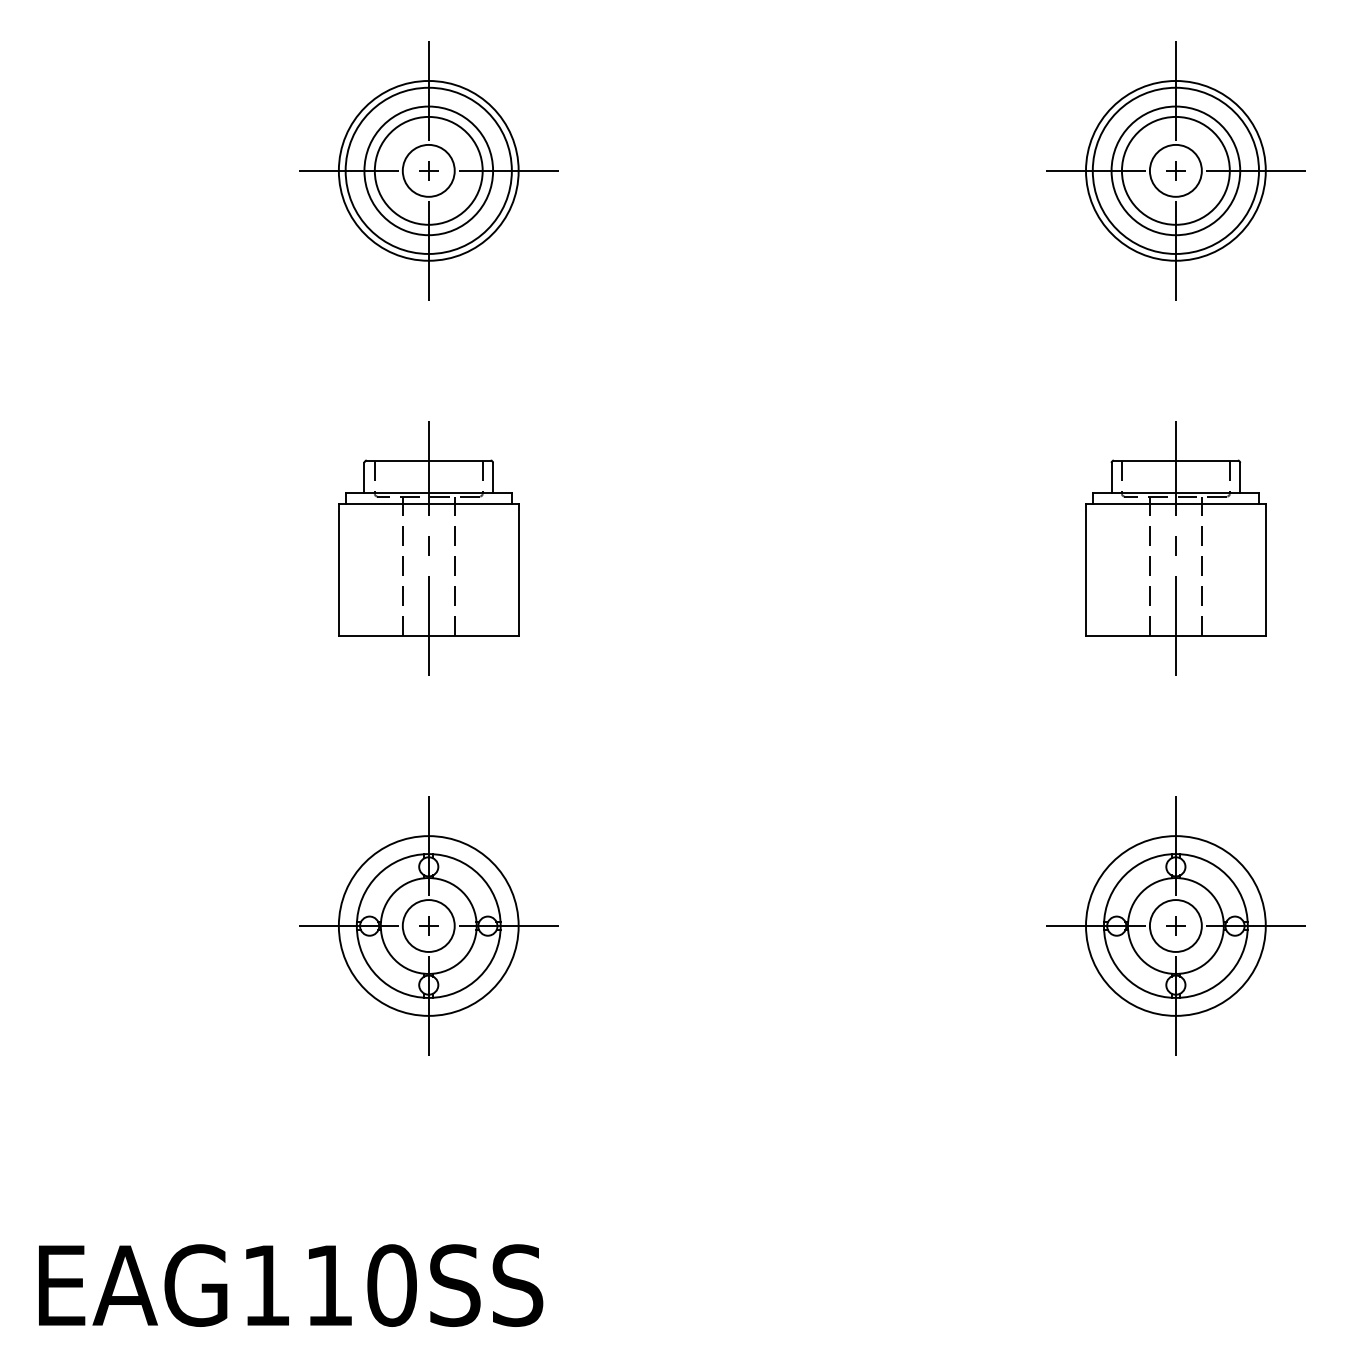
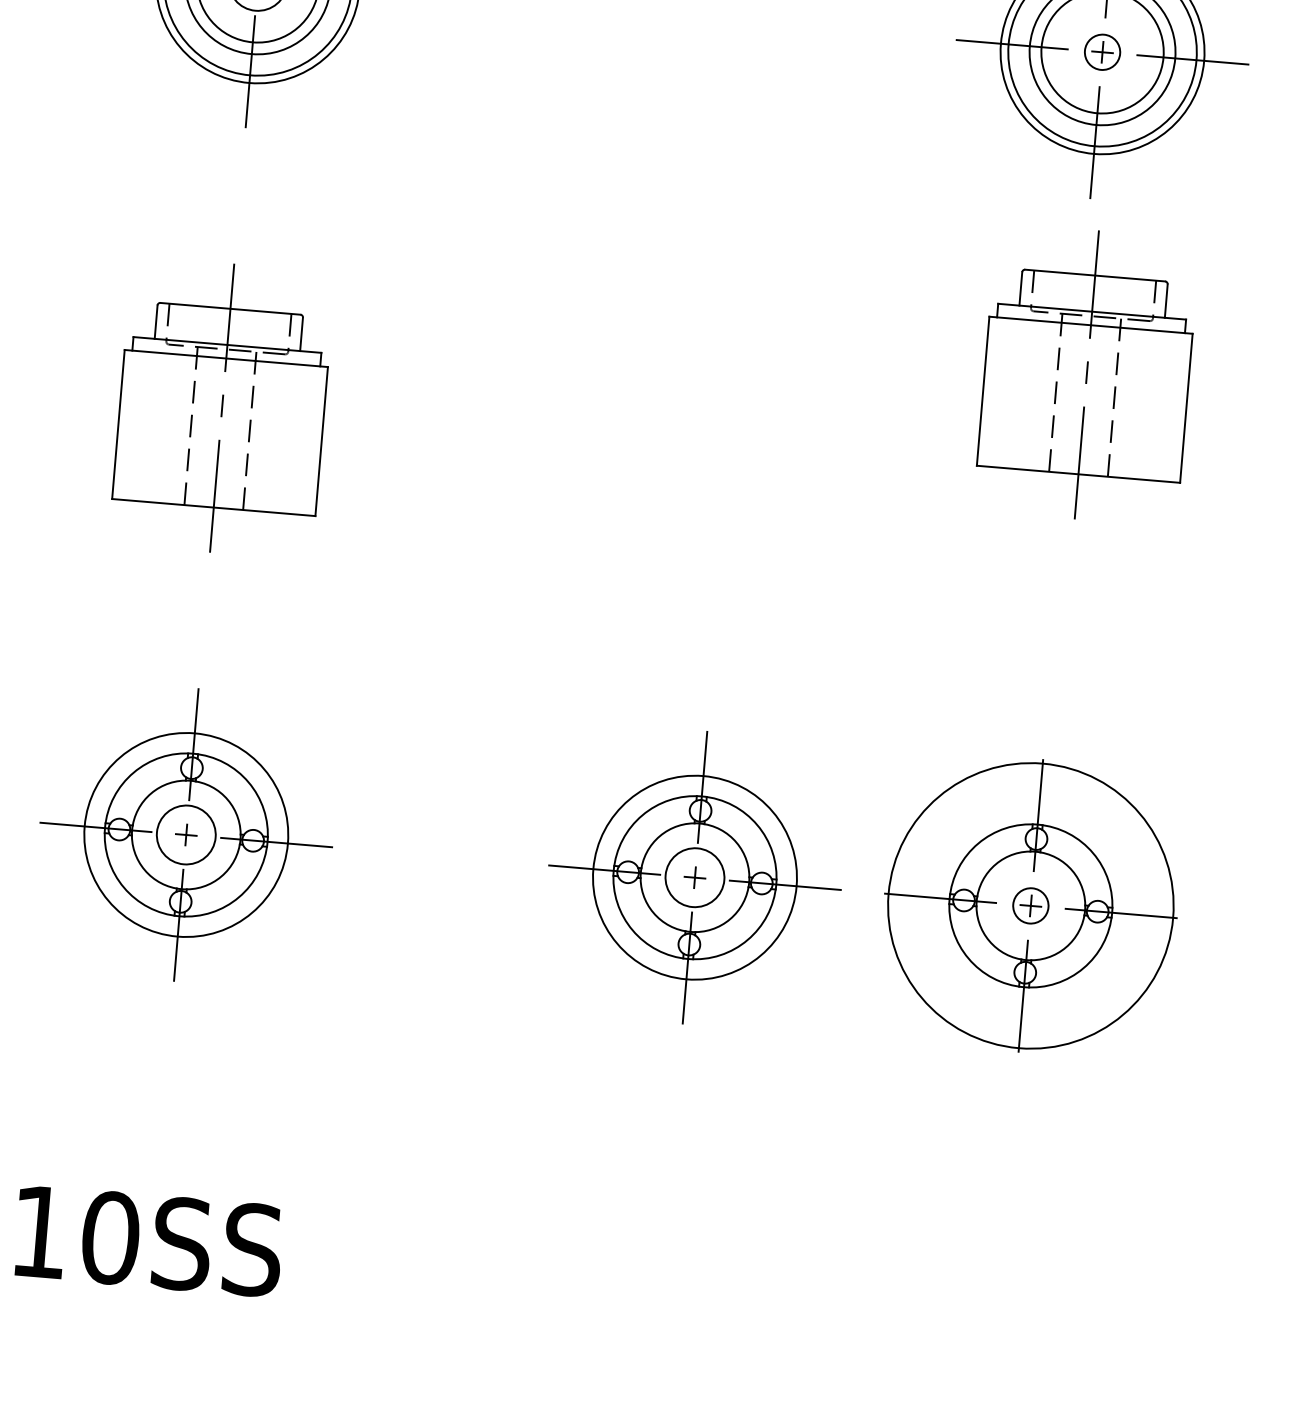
circle: (1175, 170) -> (1102, 51), size x0.6
part: (1175, 548) -> (1086, 374), moved
part: (878, 925) -> (694, 877), added
circle: (1175, 925) -> (1030, 905), size x0.6
circle: (1175, 925) -> (1030, 905), size x1.4

